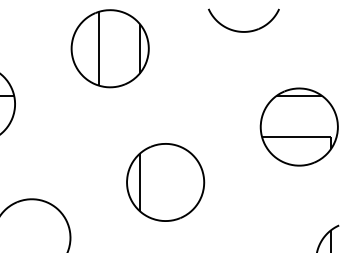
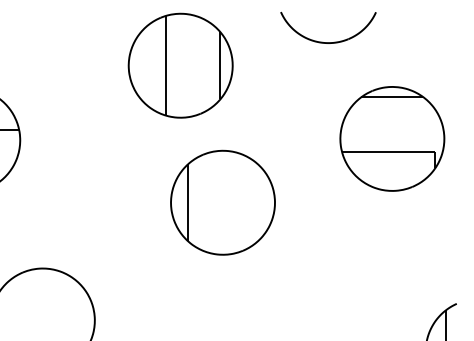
part: (109, 48) -> (179, 65), moved
part: (298, 126) -> (391, 138), moved
part: (165, 182) -> (222, 202), moved

